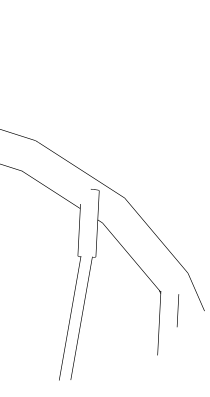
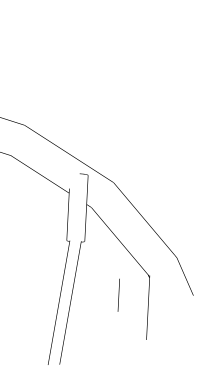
line: (177, 310) -> (118, 295), moved

